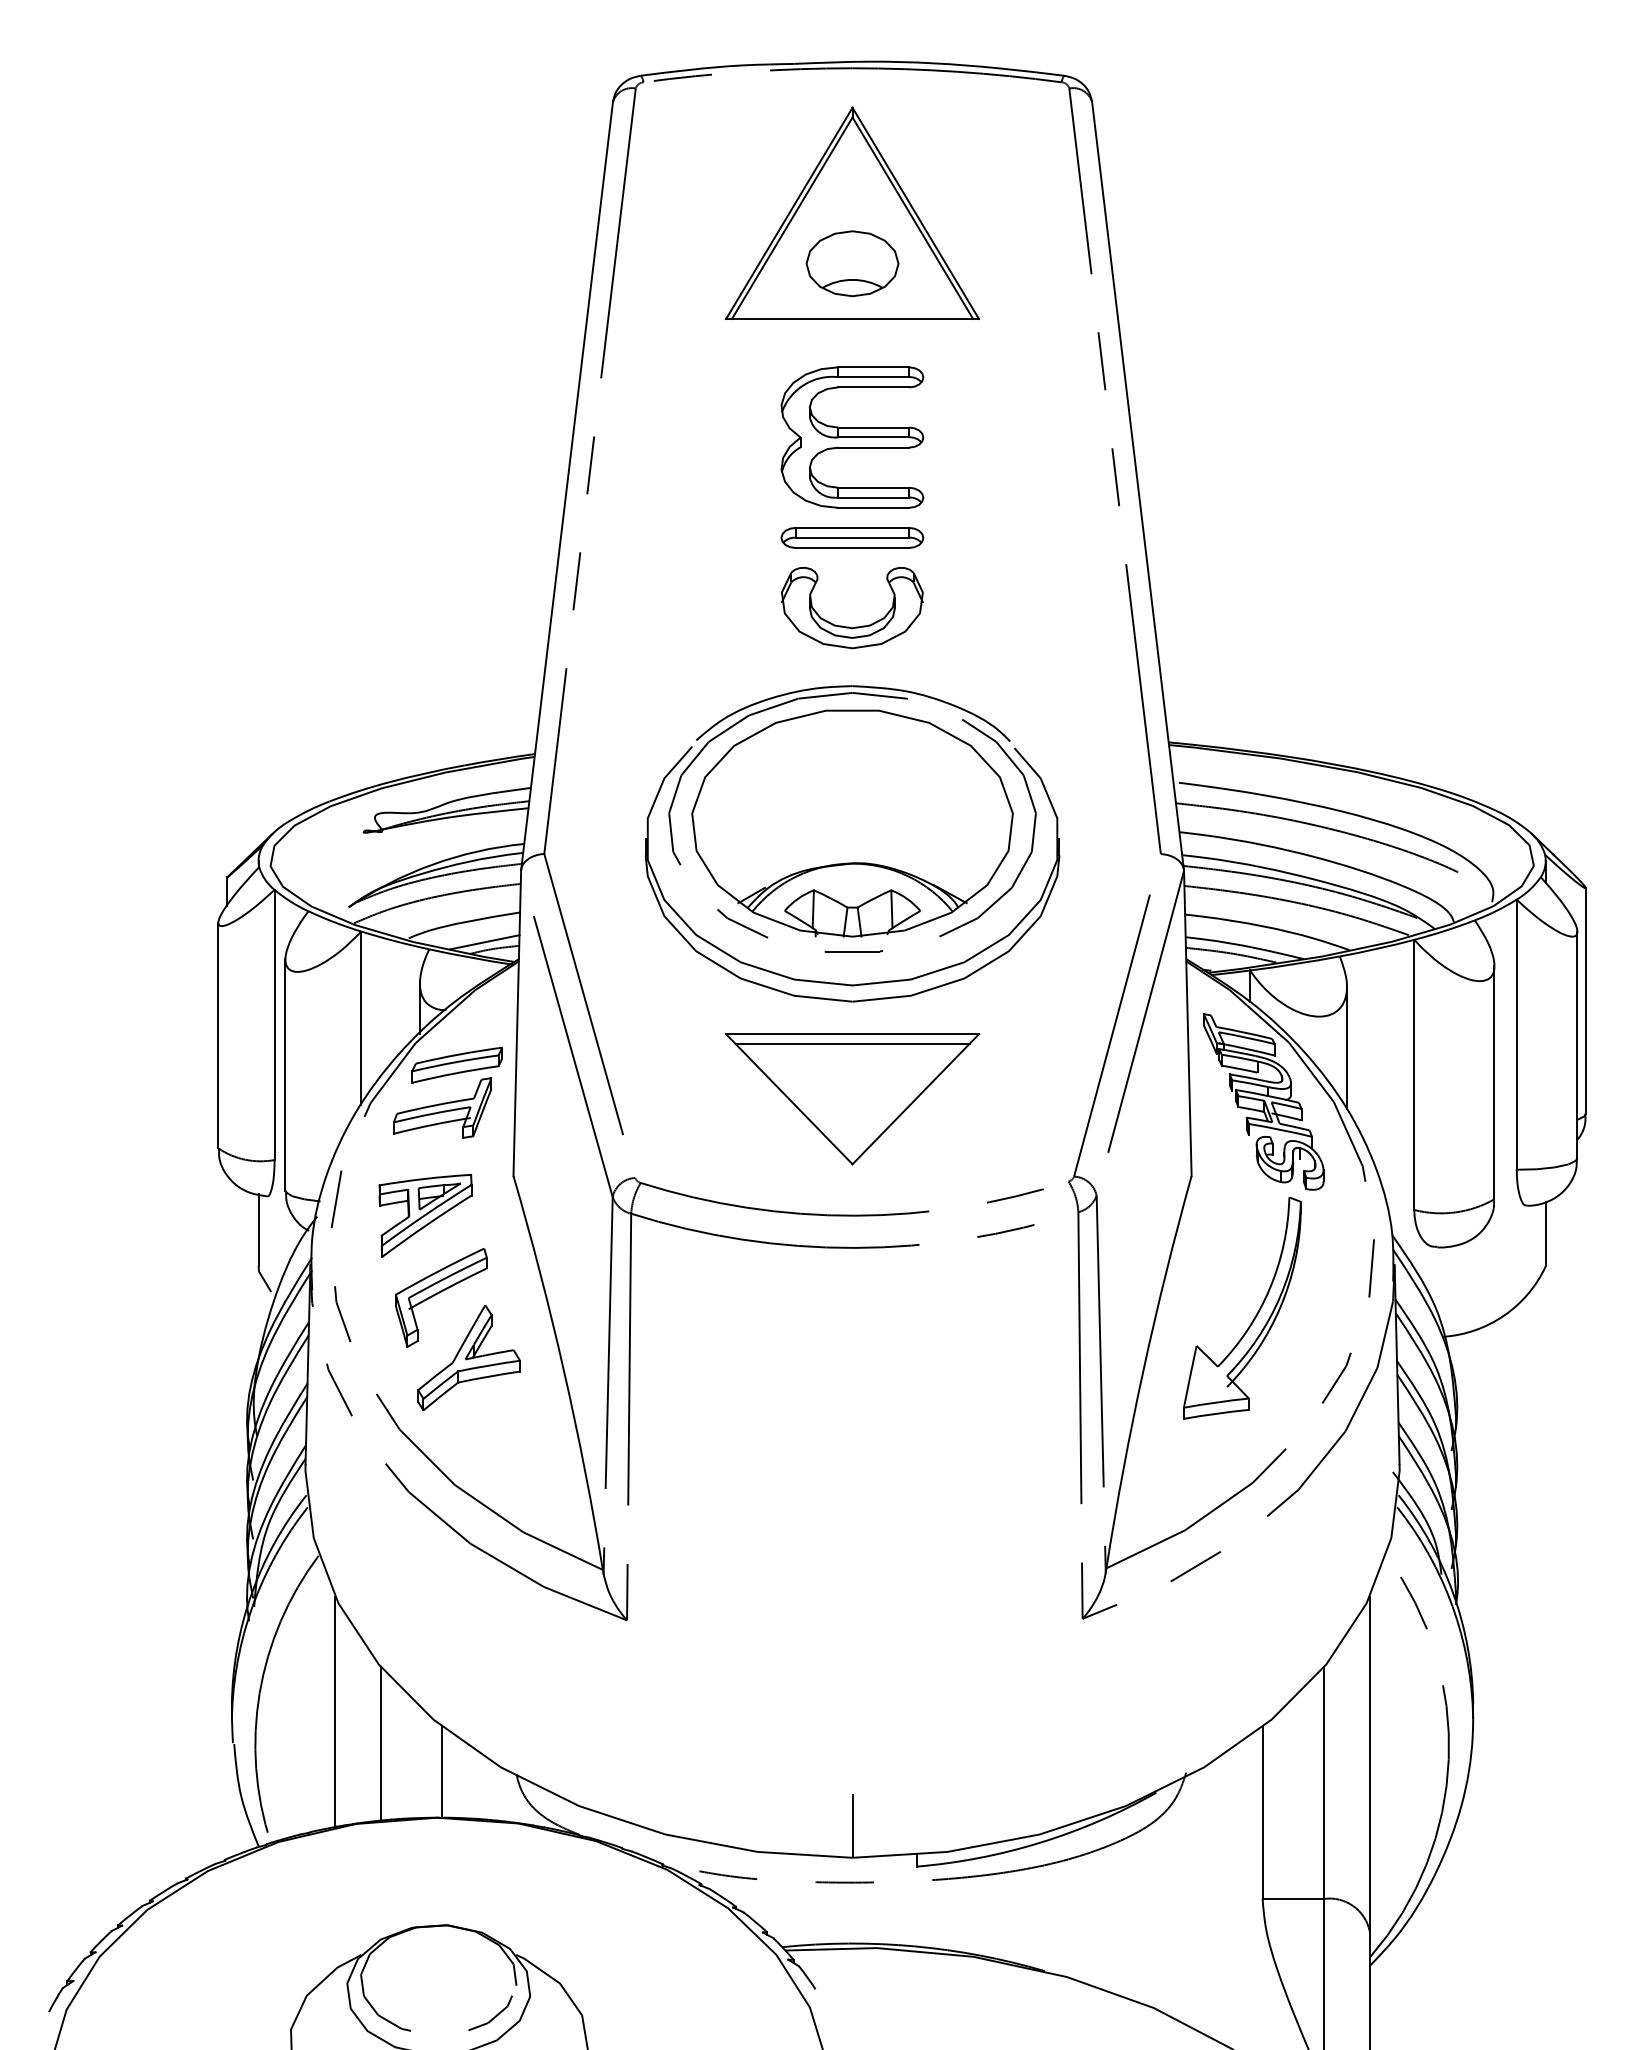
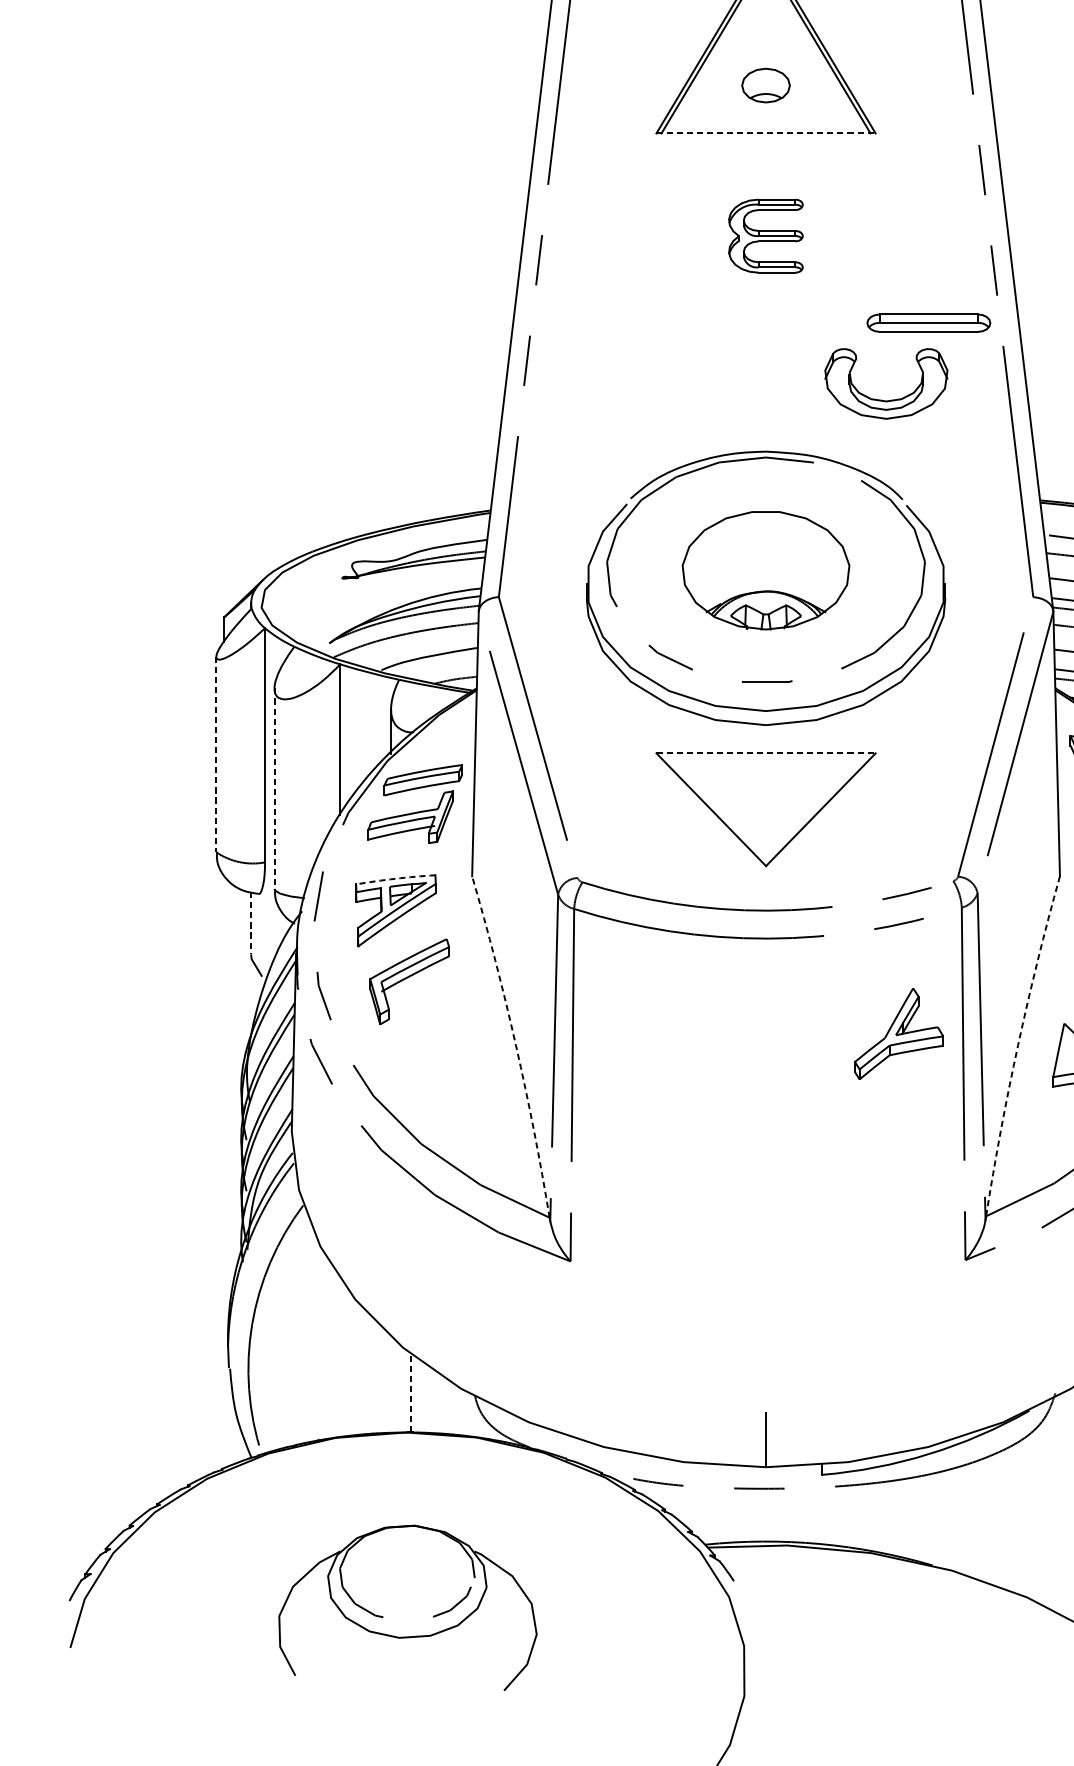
part: (852, 263) -> (766, 85), size x0.6
line: (853, 319) -> (766, 133), solid -> dashed
part: (852, 437) -> (766, 236), size x0.6
part: (852, 537) -> (928, 322), moved
part: (849, 626) -> (883, 399), moved
part: (852, 823) -> (766, 570), size x0.6
line: (484, 942) -> (447, 673), removed
line: (853, 1034) -> (766, 753), solid -> dashed
line: (218, 1035) -> (216, 754), solid -> dashed
line: (852, 1044) -> (766, 762), removed
line: (285, 1074) -> (274, 788), solid -> dashed
arc: (425, 1178) -> (395, 878), solid -> dashed
line: (258, 1230) -> (251, 923), solid -> dashed
part: (468, 1357) -> (898, 1033), moved
arc: (1143, 1370) -> (1018, 1044), solid -> dashed
arc: (564, 1371) -> (516, 1045), solid -> dashed
line: (335, 1712) -> (317, 1341), removed
line: (381, 1743) -> (357, 1368), removed
line: (442, 1771) -> (410, 1392), solid -> dashed

